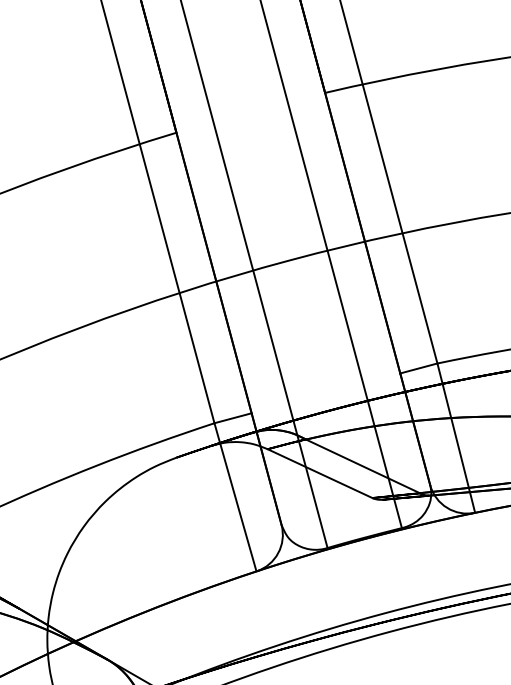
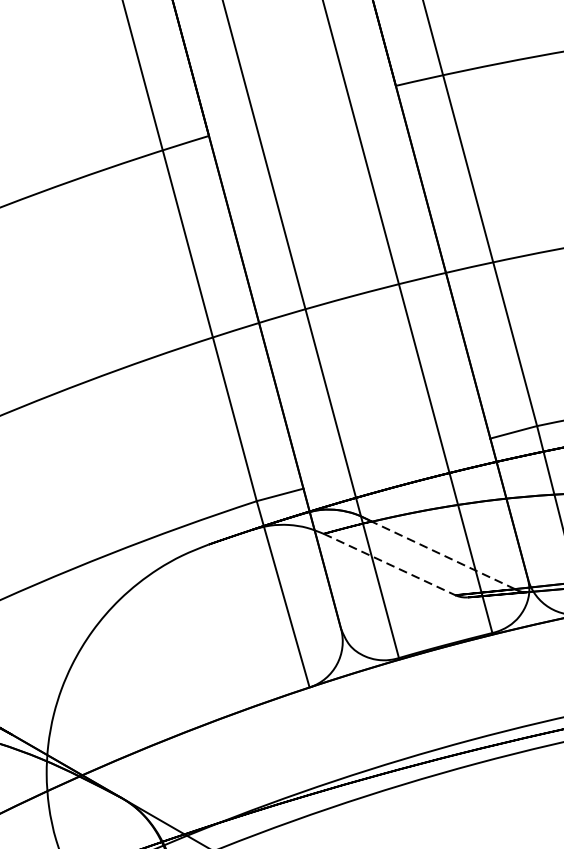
line: (363, 466) -> (444, 555), solid -> dashed
line: (320, 474) -> (390, 565), solid -> dashed

